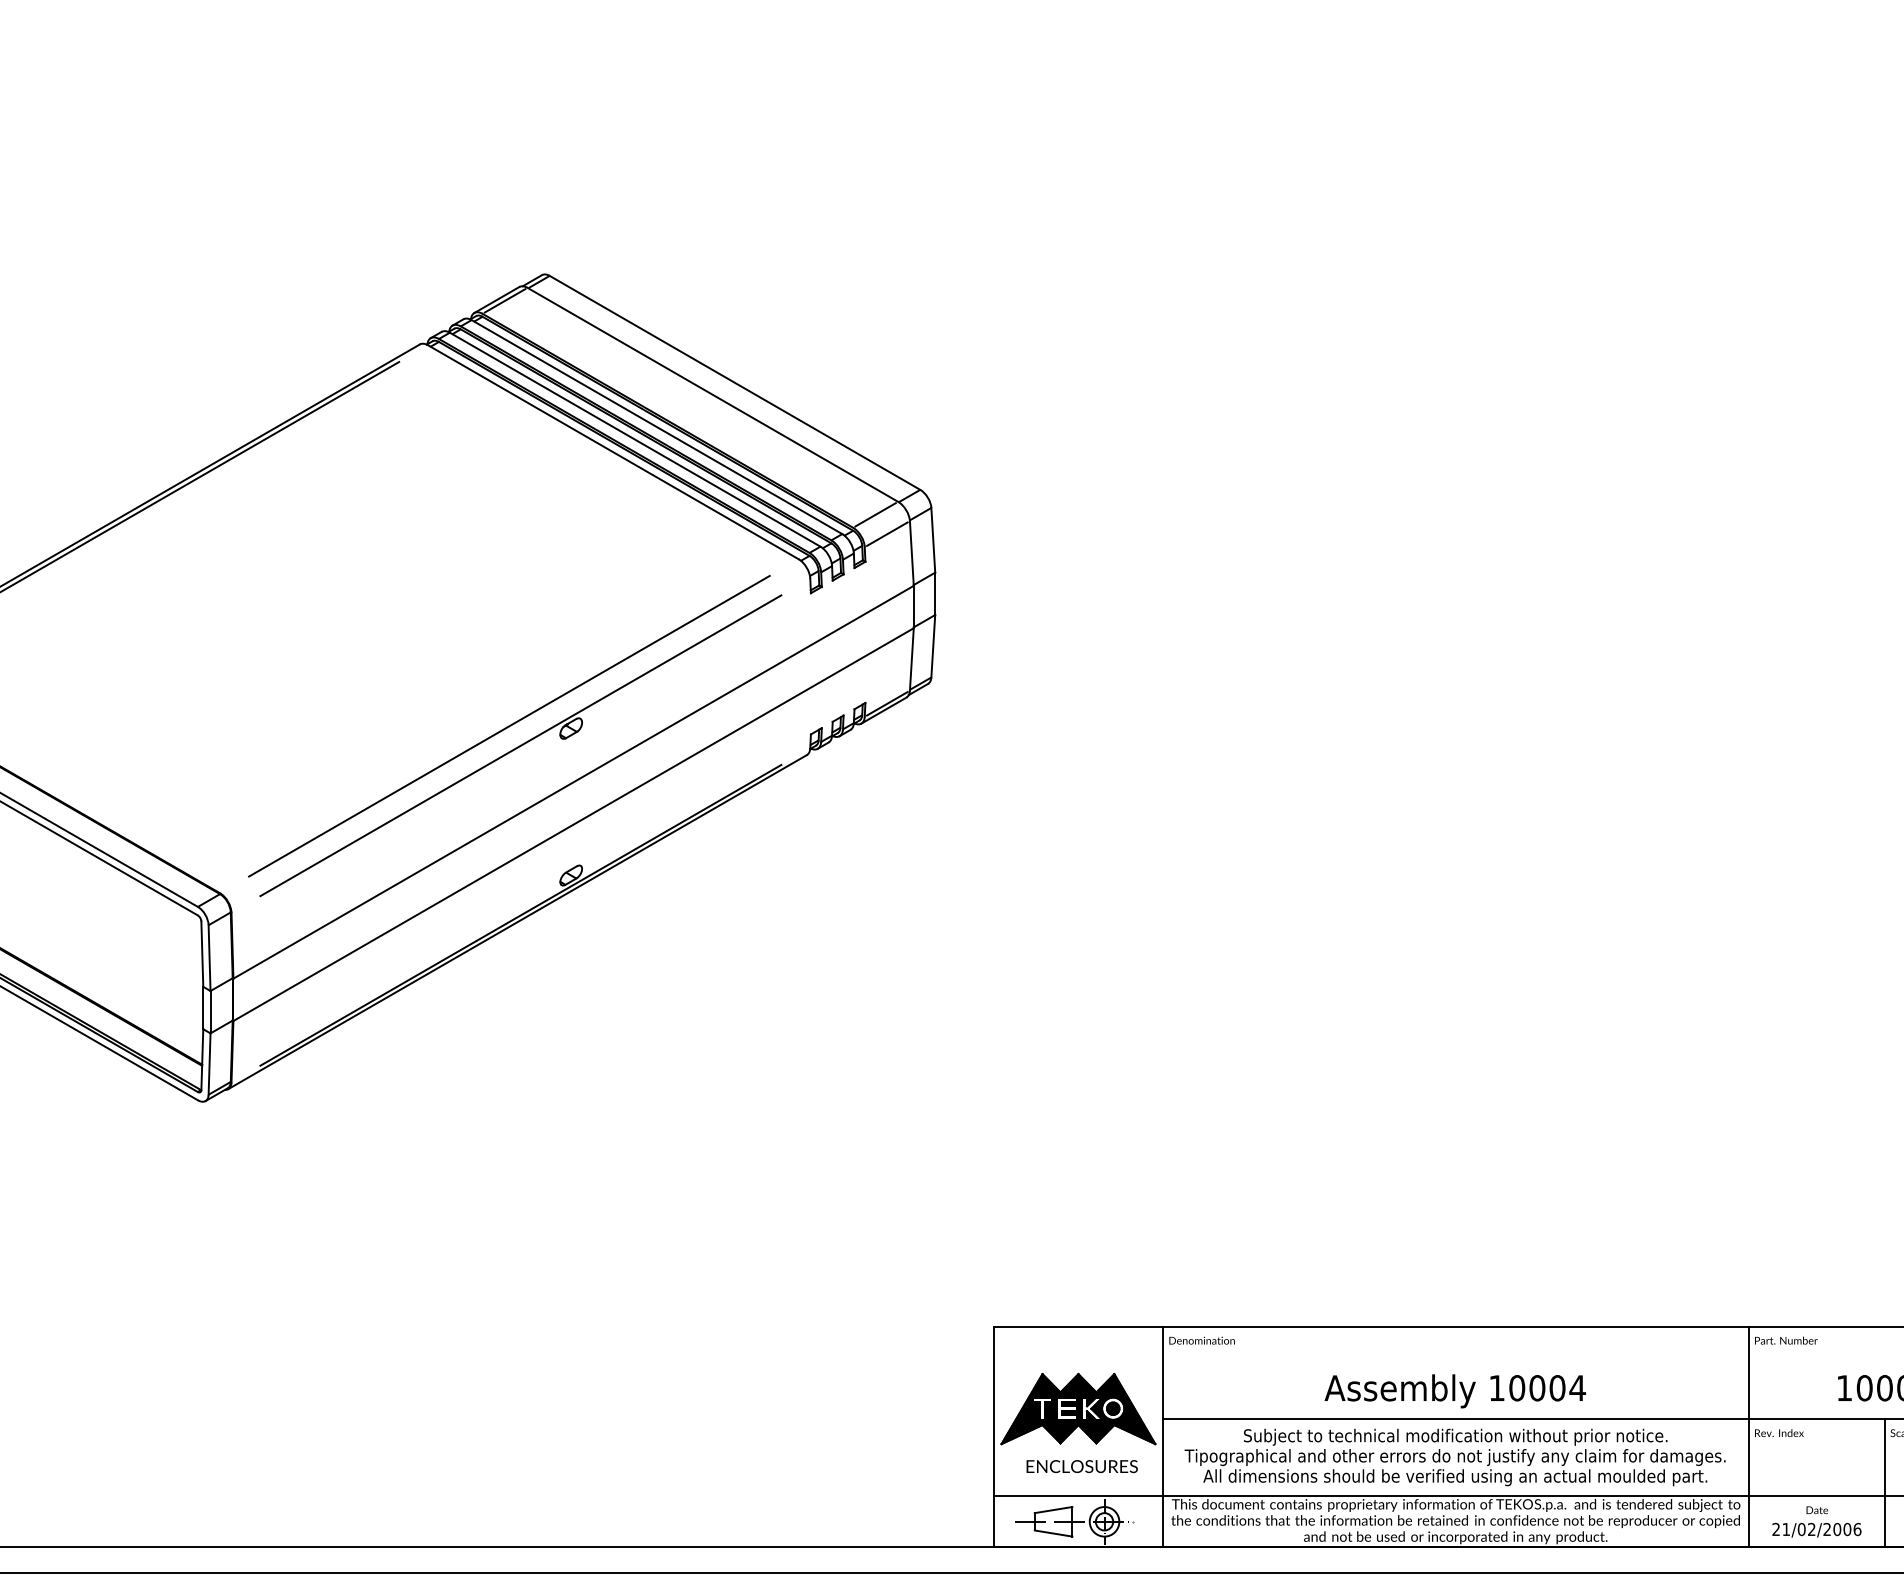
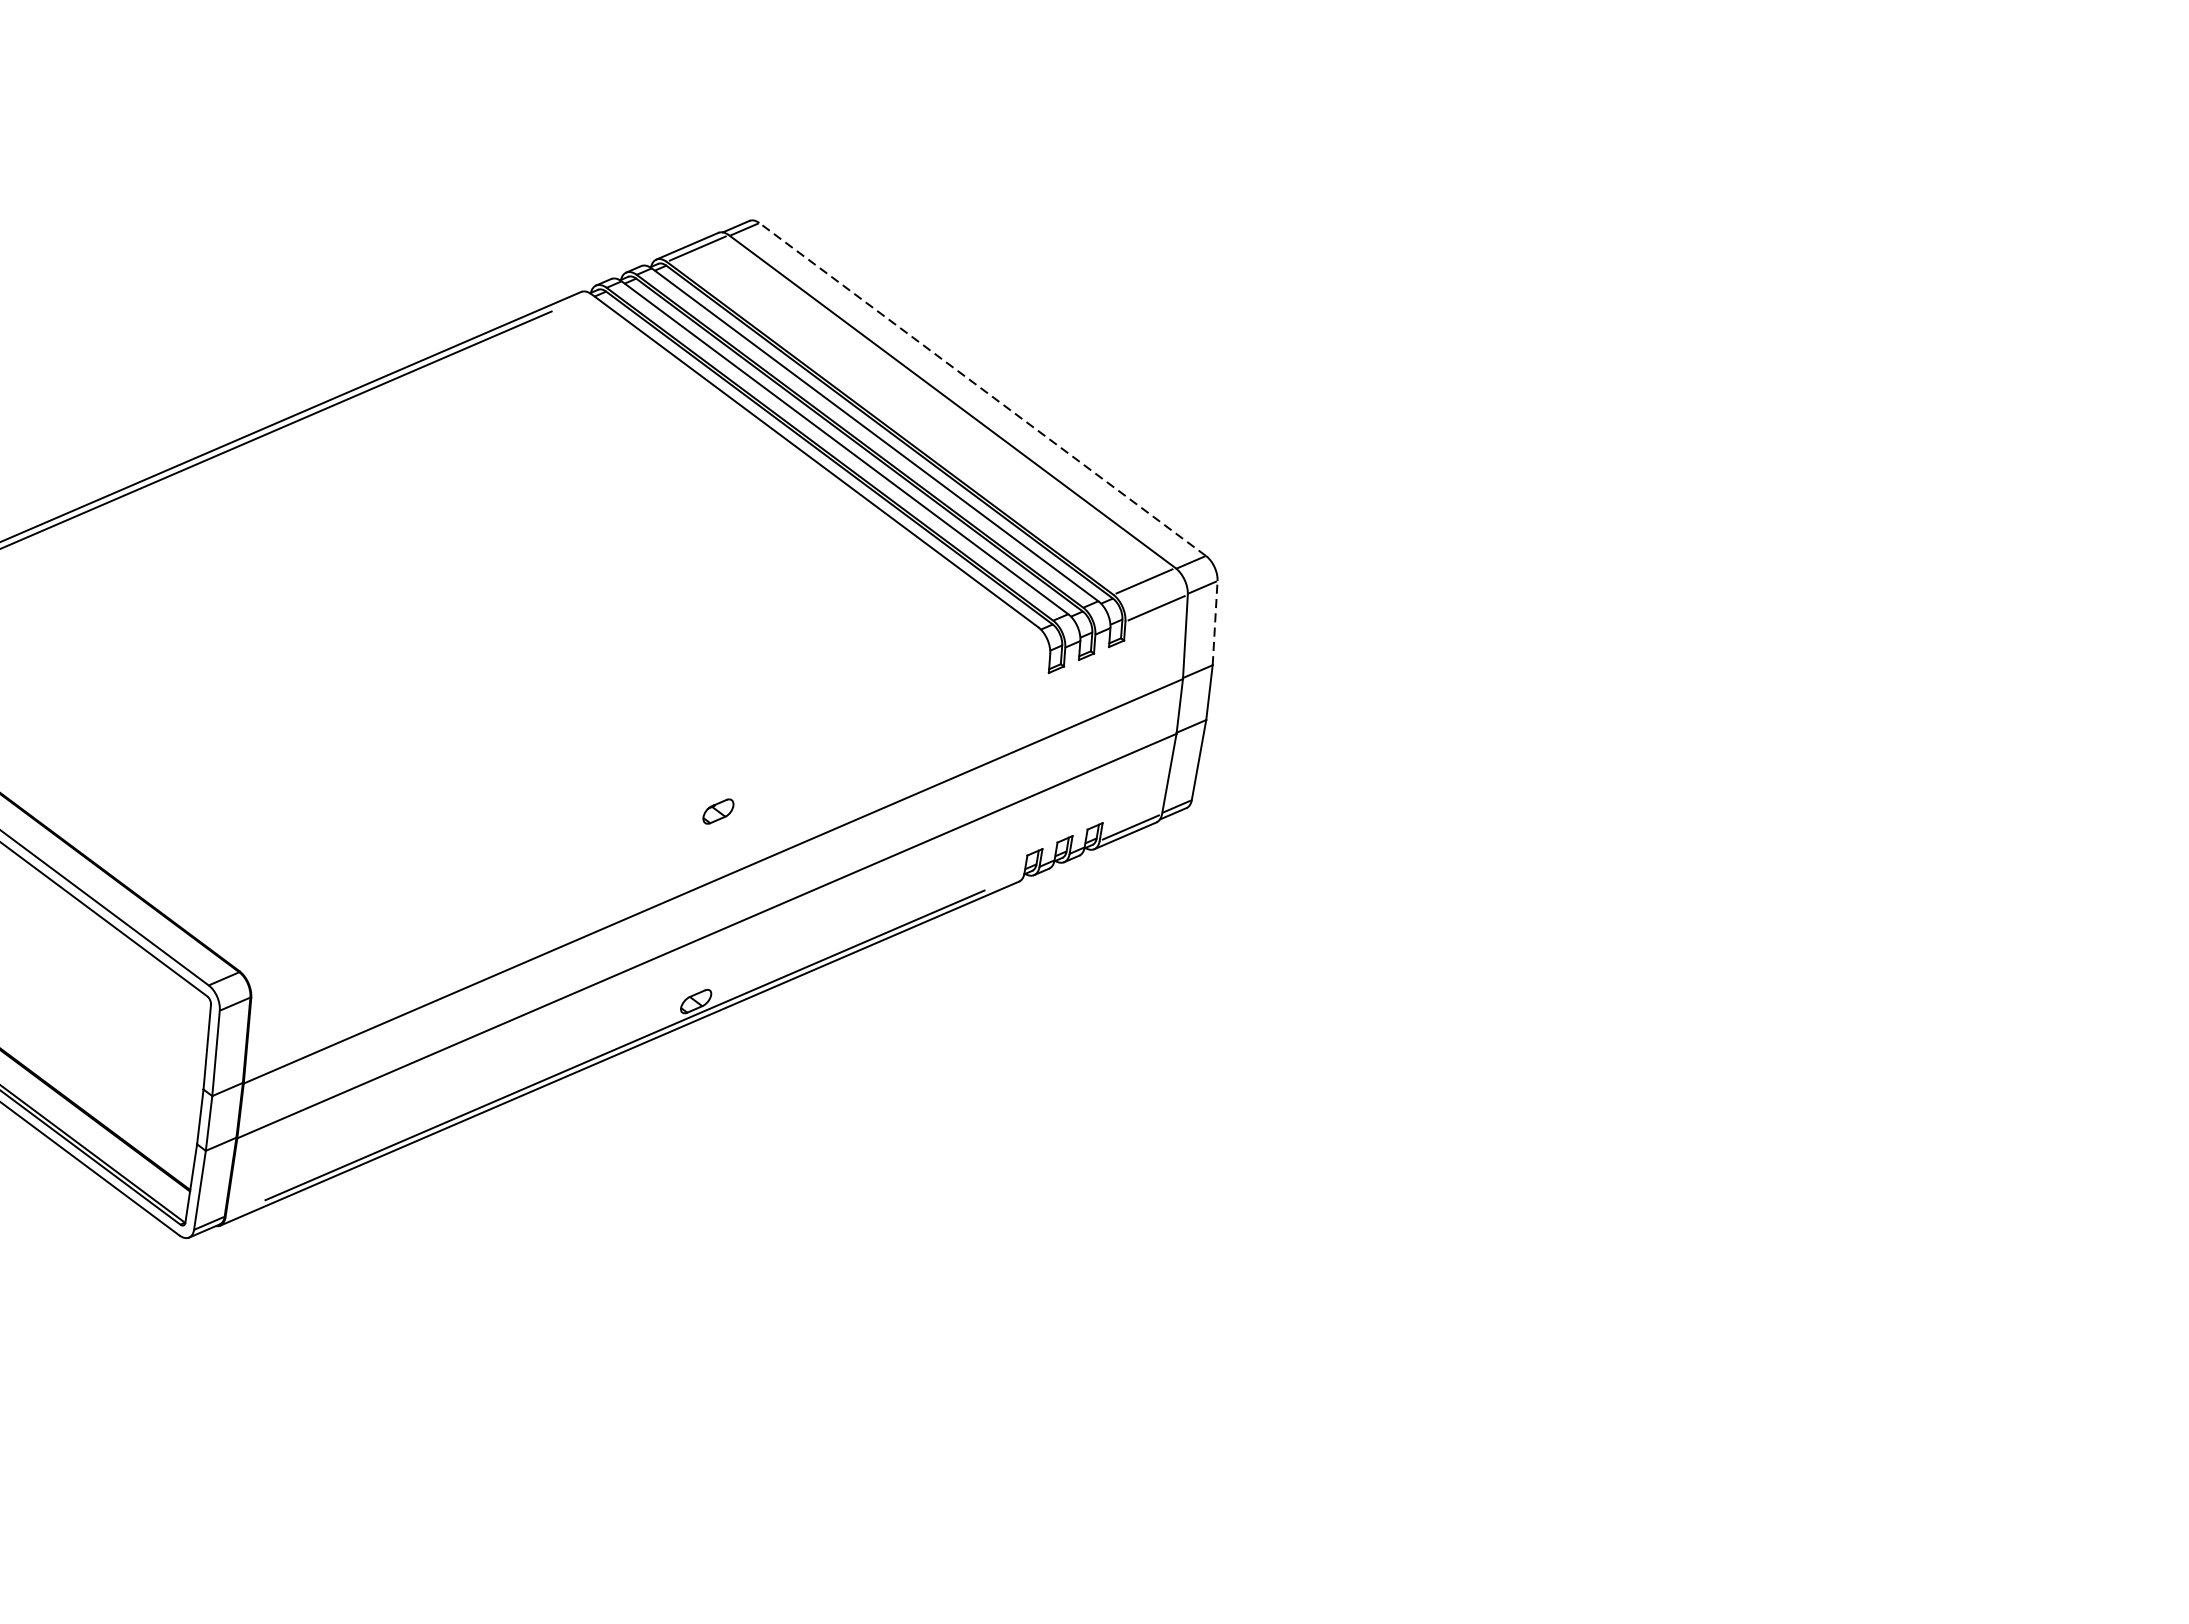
line: (735, 382) -> (983, 389), solid -> dashed
line: (933, 539) -> (1215, 622), solid -> dashed
line: (509, 725) -> (639, 798), removed
line: (520, 745) -> (650, 825), removed

